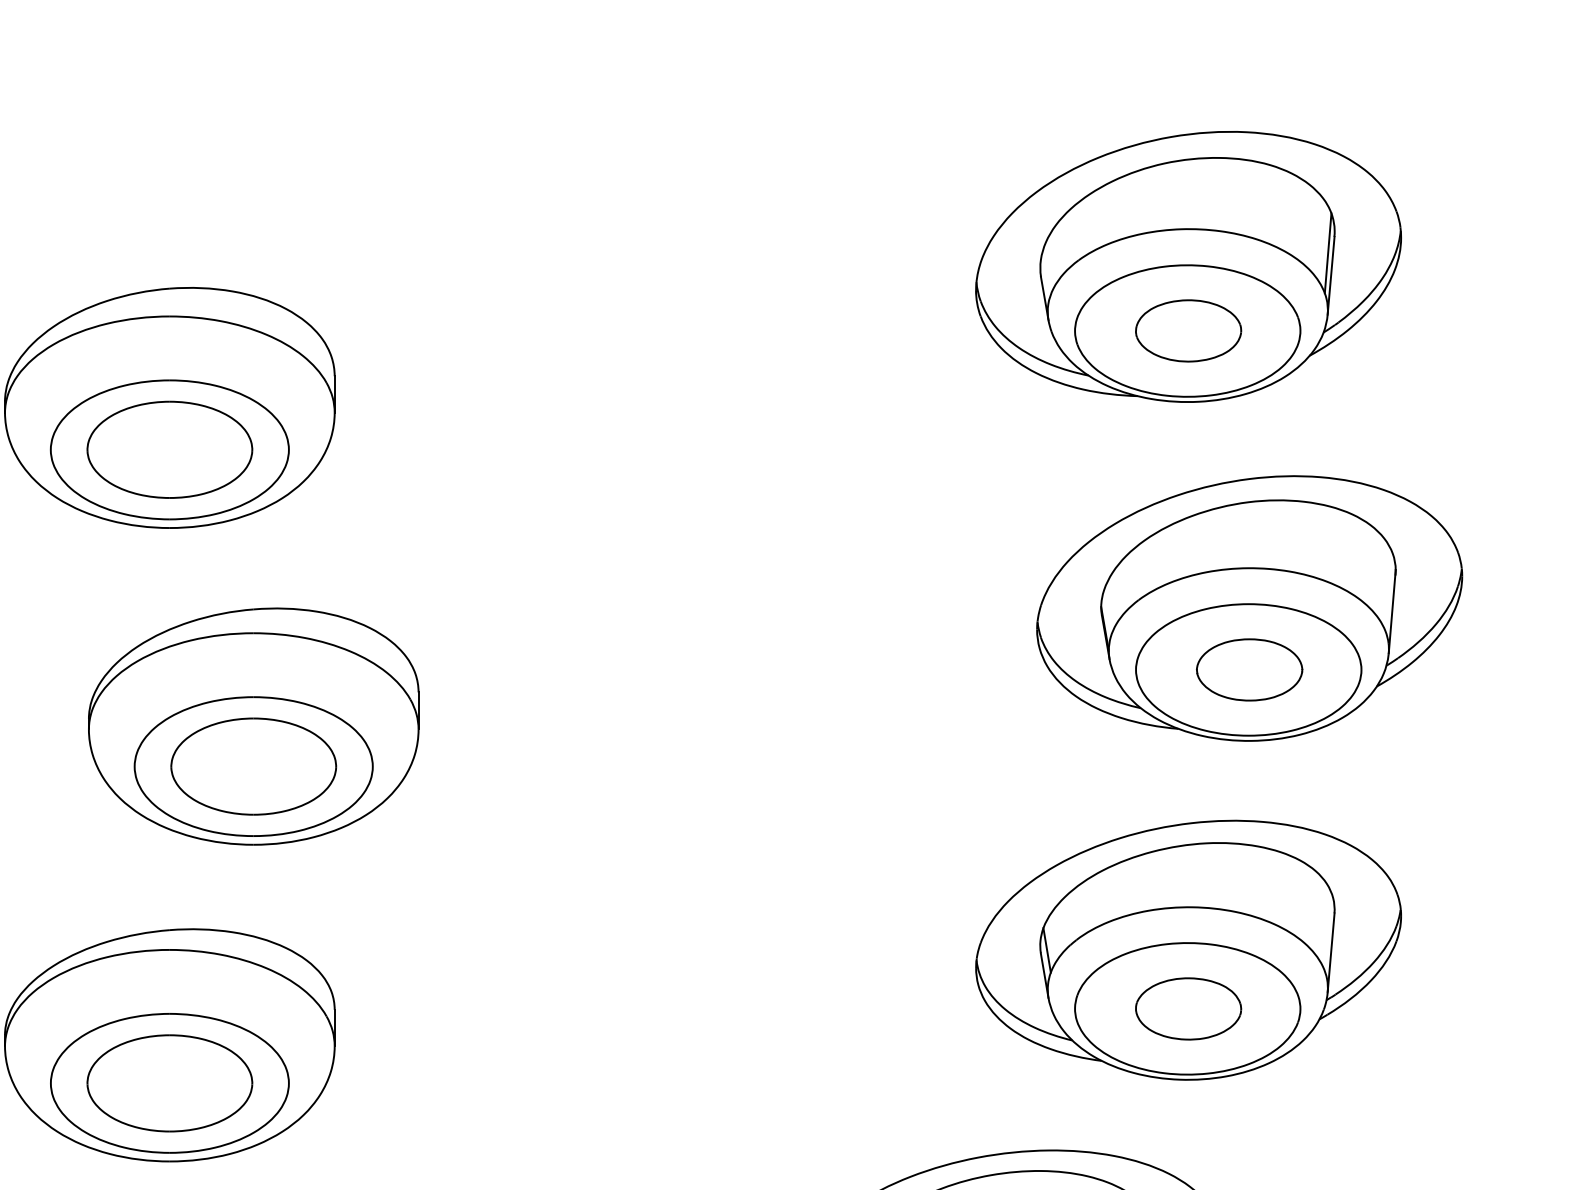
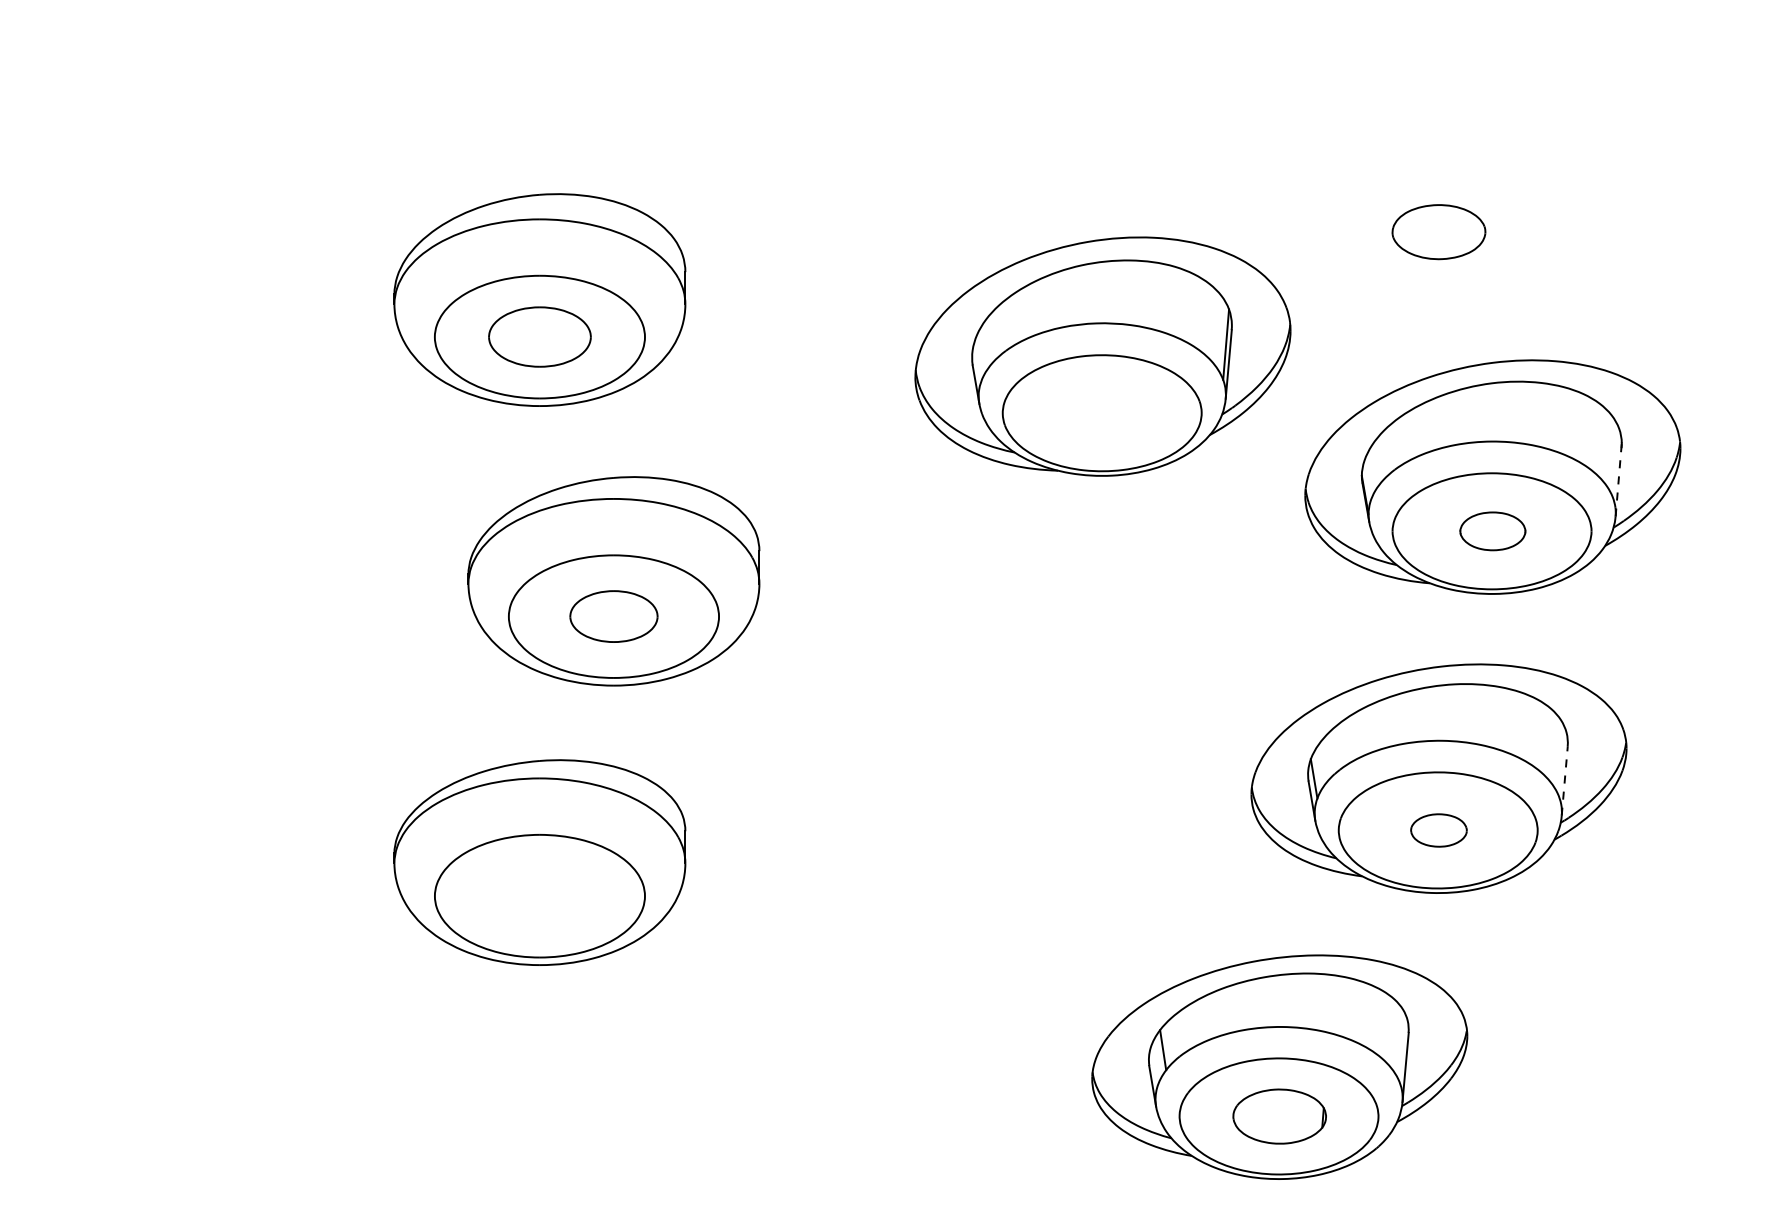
part: (1188, 266) -> (1102, 356), moved
part: (169, 449) -> (539, 336), size x0.7
line: (1392, 611) -> (1618, 479), solid -> dashed
part: (1249, 670) -> (1492, 531), size x0.7
part: (253, 766) -> (613, 616), size x0.6
line: (1330, 952) -> (1564, 780), solid -> dashed
part: (1188, 1008) -> (1438, 830), size x0.6
part: (169, 1082) -> (539, 895), removed

